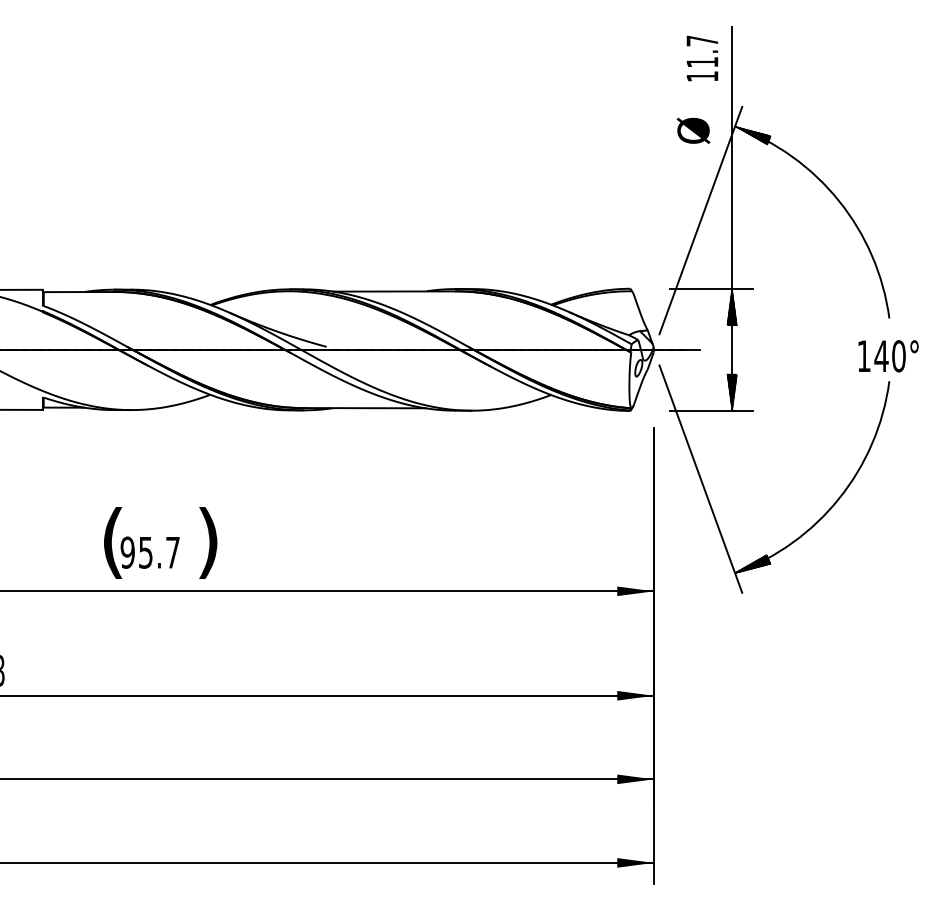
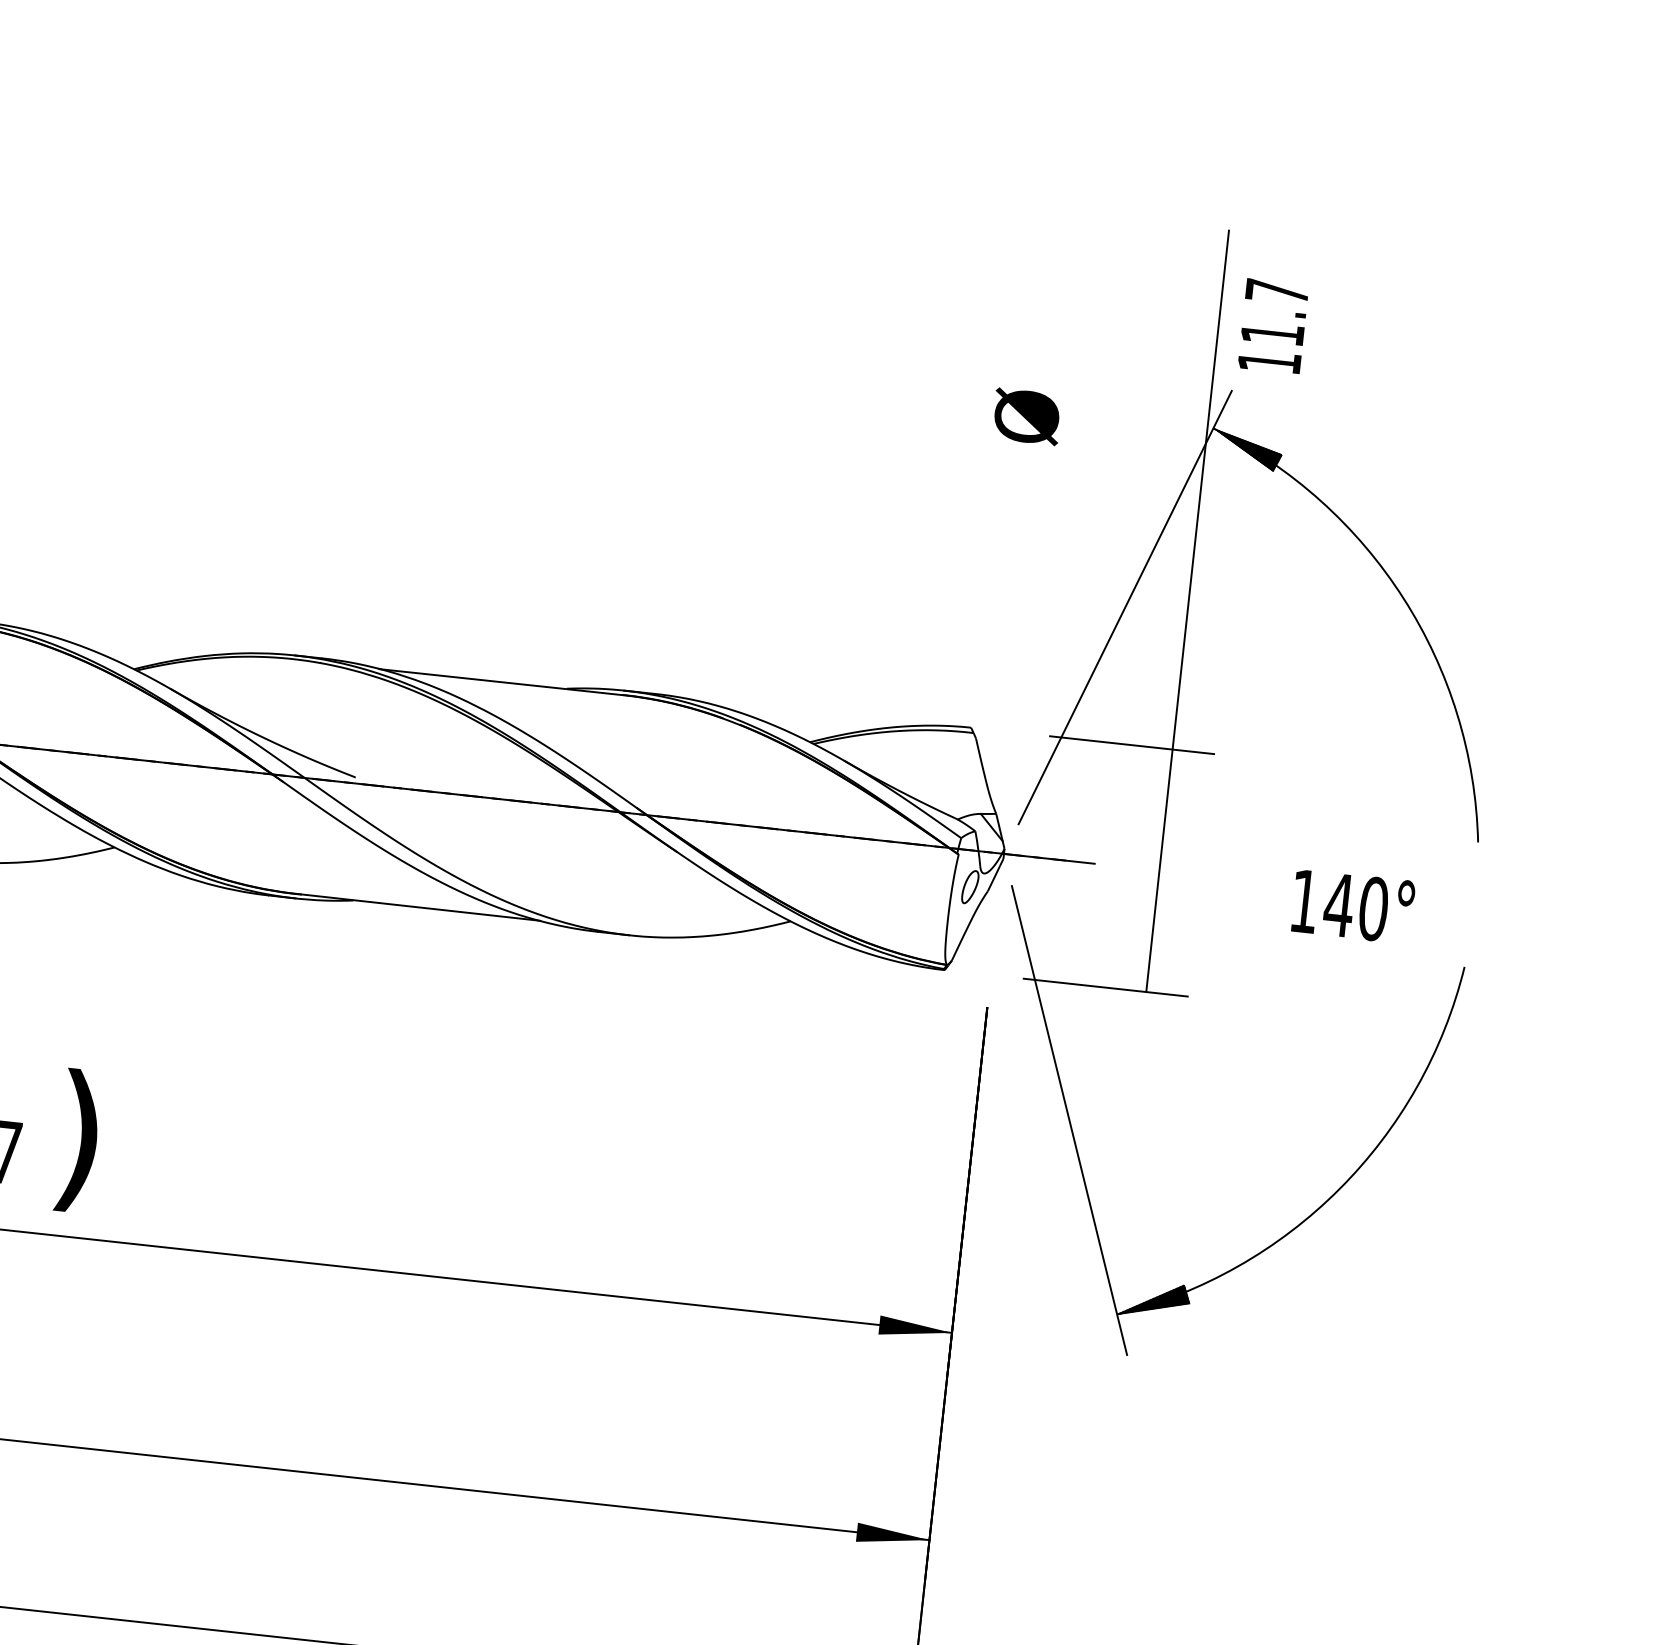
text: (702, 58) -> (1273, 326), moved
text: (693, 130) -> (1026, 416), moved
hatch: (731, 306) -> (1167, 784), removed
text: (888, 356) -> (1352, 907), moved
hatch: (731, 392) -> (1148, 955), removed

